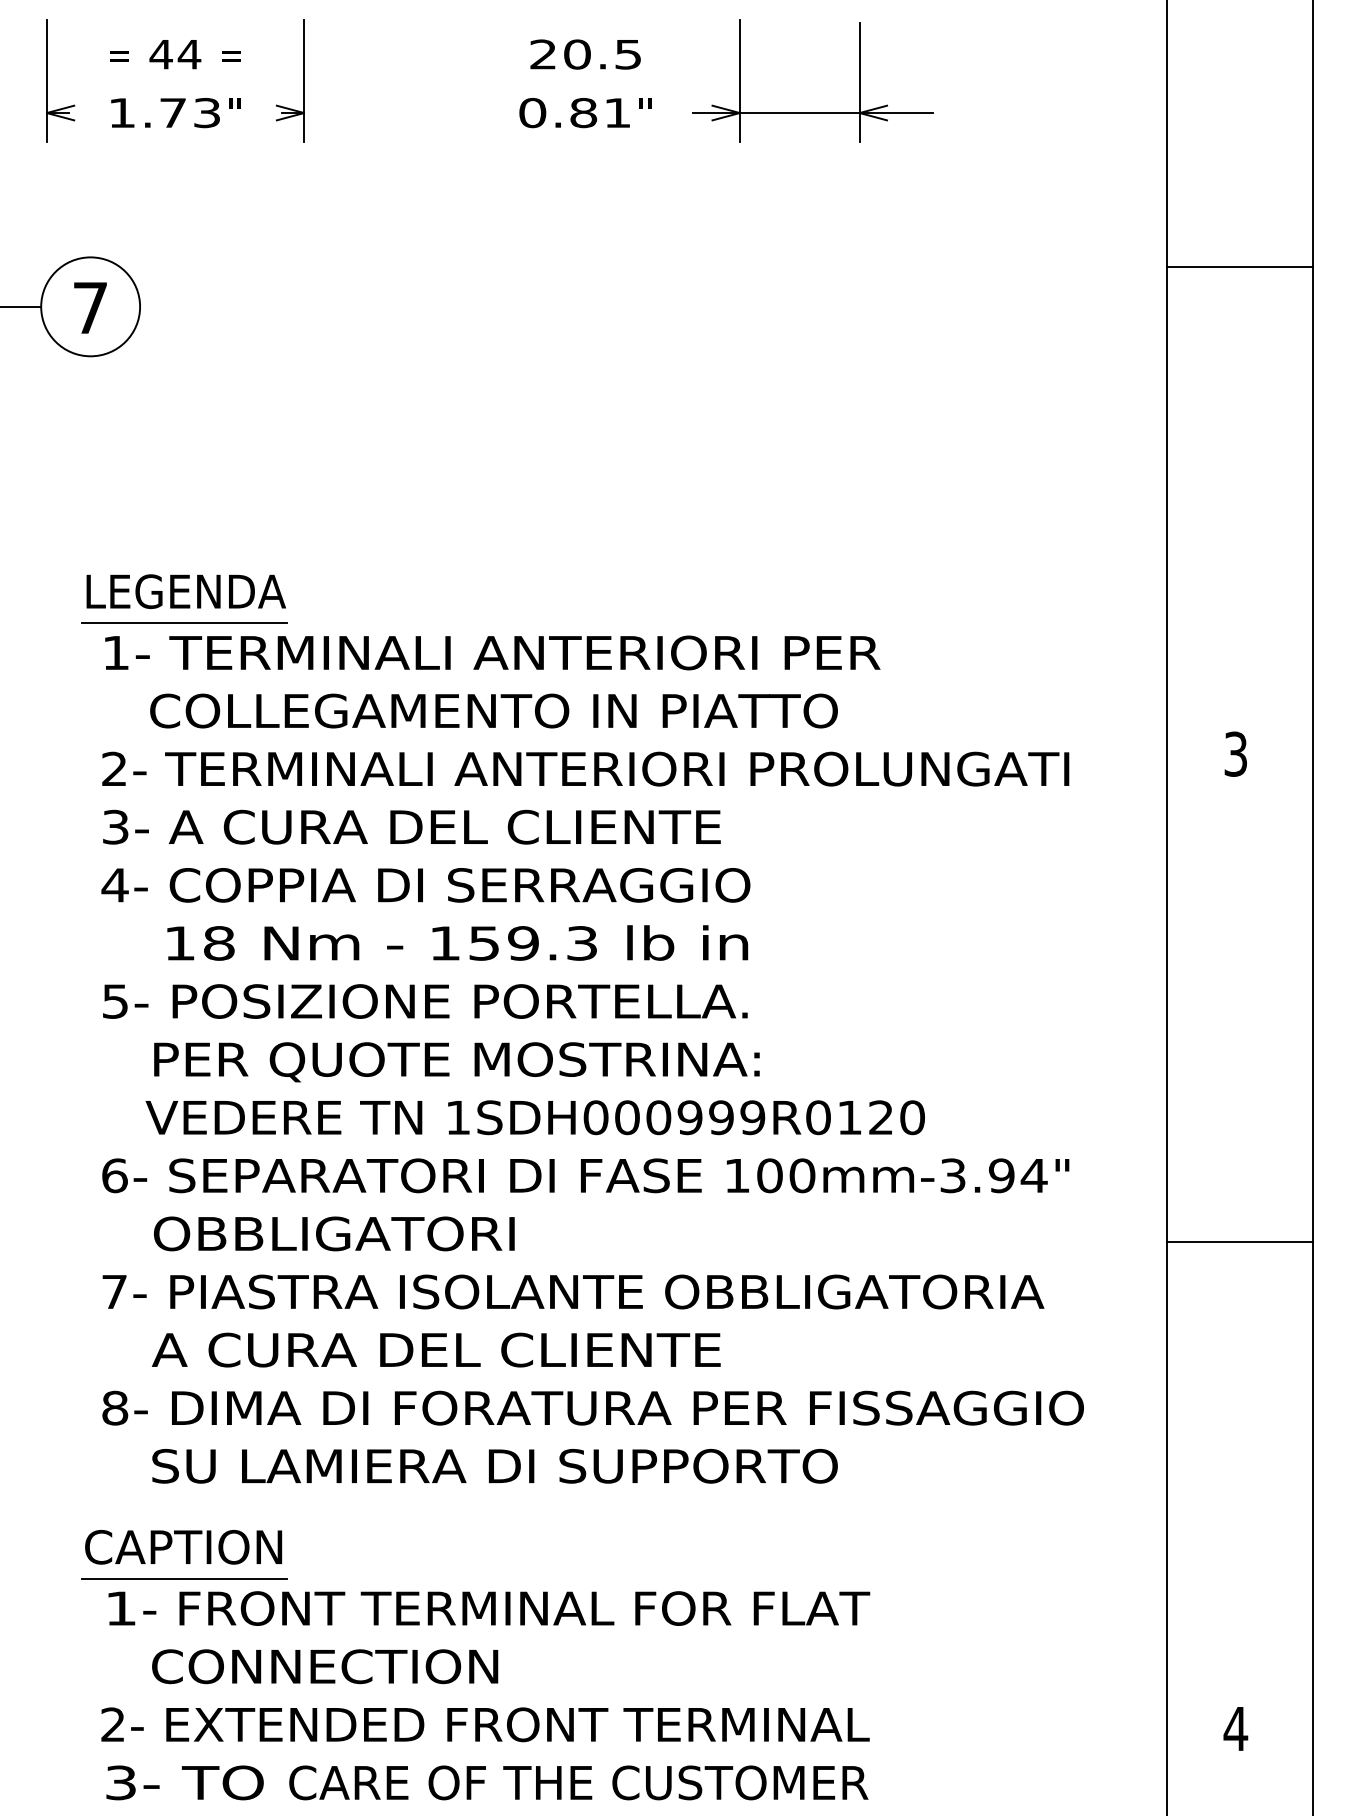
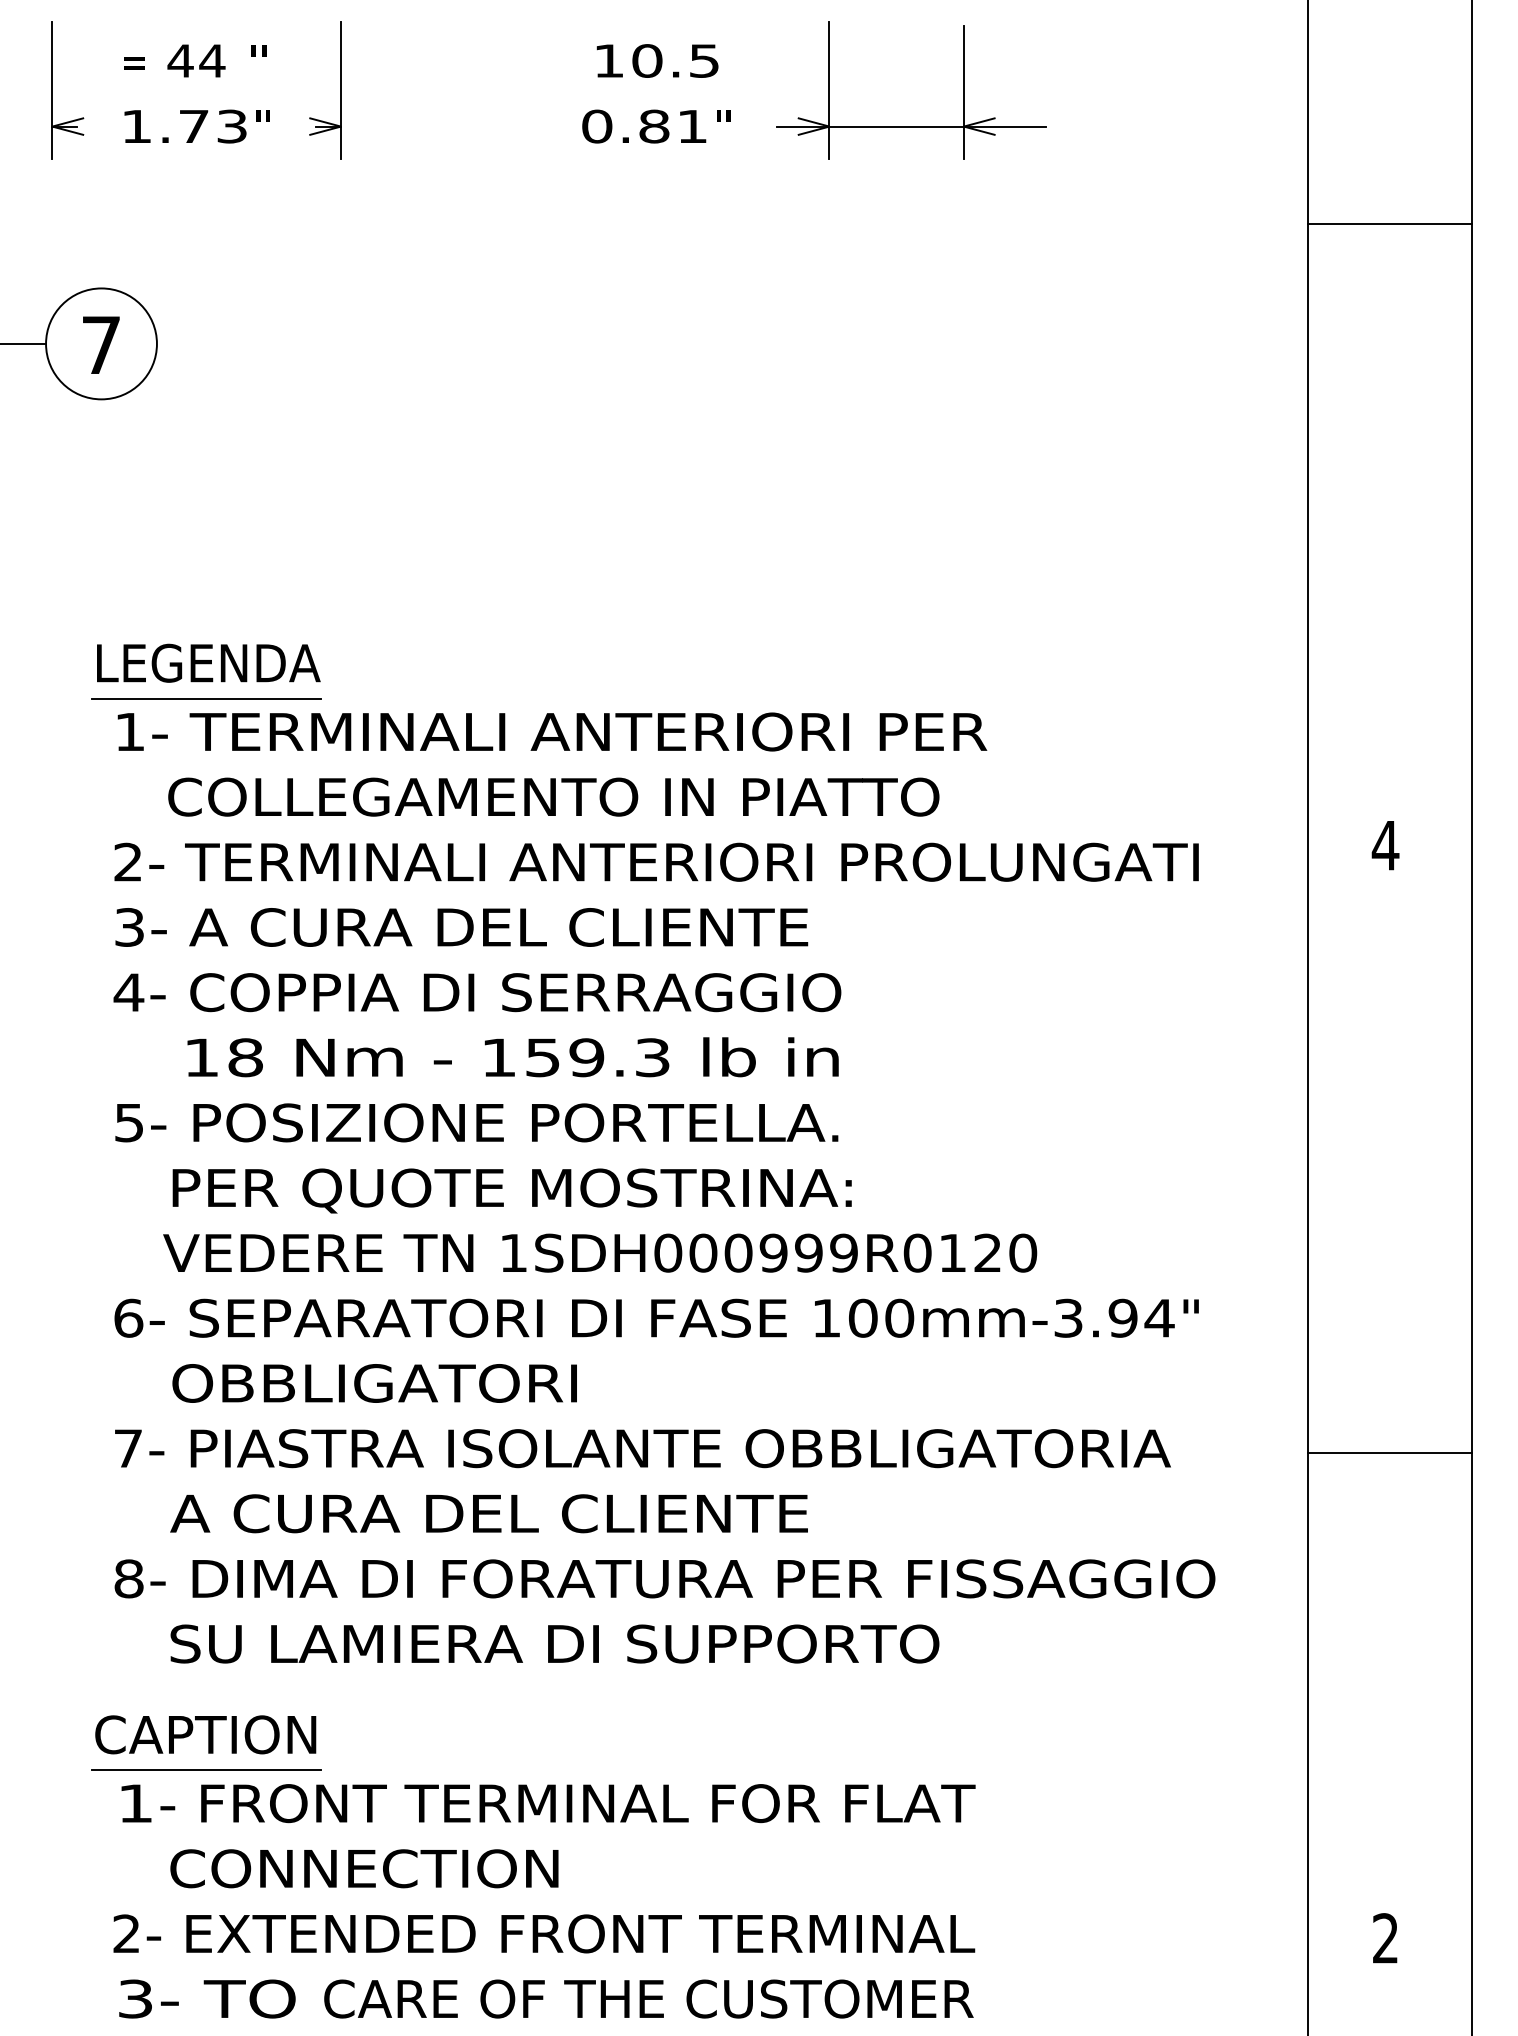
text: (230, 51) -> (258, 57), = -> "
text: (542, 54) -> (608, 60), 20.5 -> 10.5
line: (1240, 267) -> (1390, 224), moved
text: (1235, 754) -> (1385, 845), 3 -> 4
line: (1240, 1241) -> (1390, 1453), moved
text: (1235, 1728) -> (1385, 1938), 4 -> 2

